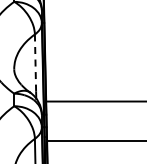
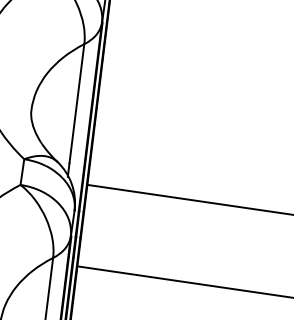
line: (35, 63) -> (76, 103), dashed -> solid

